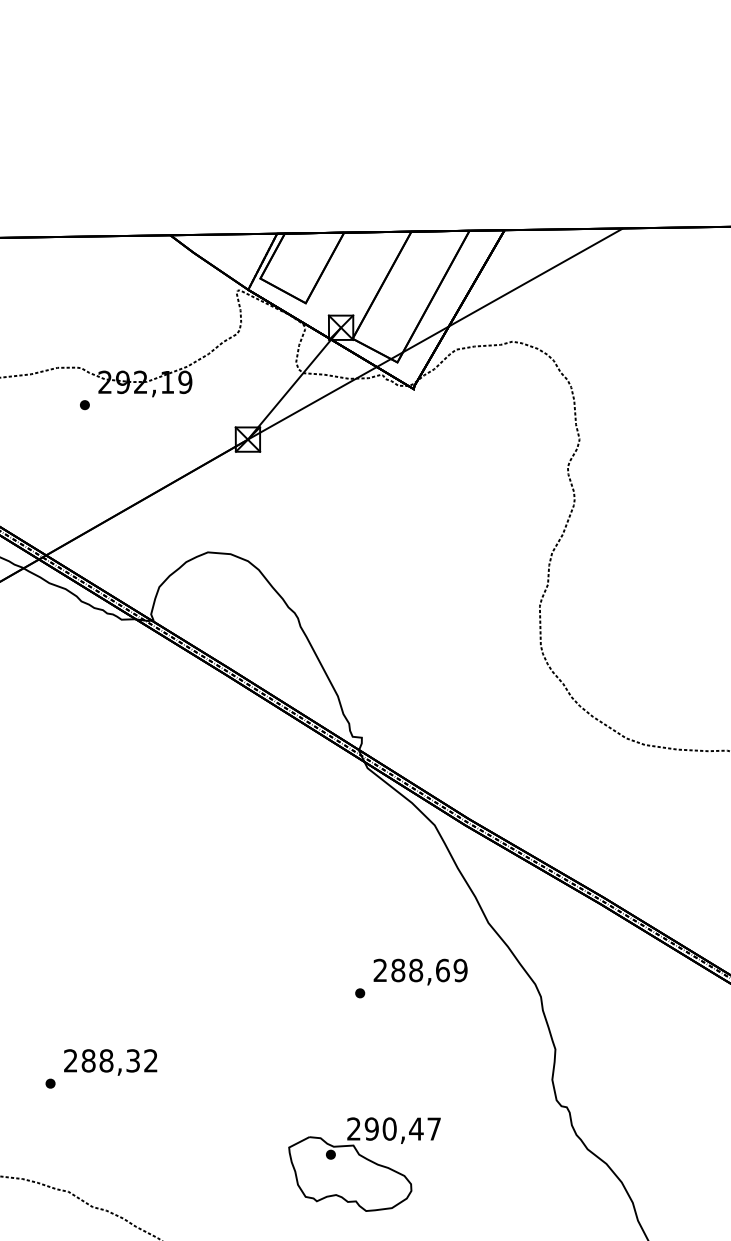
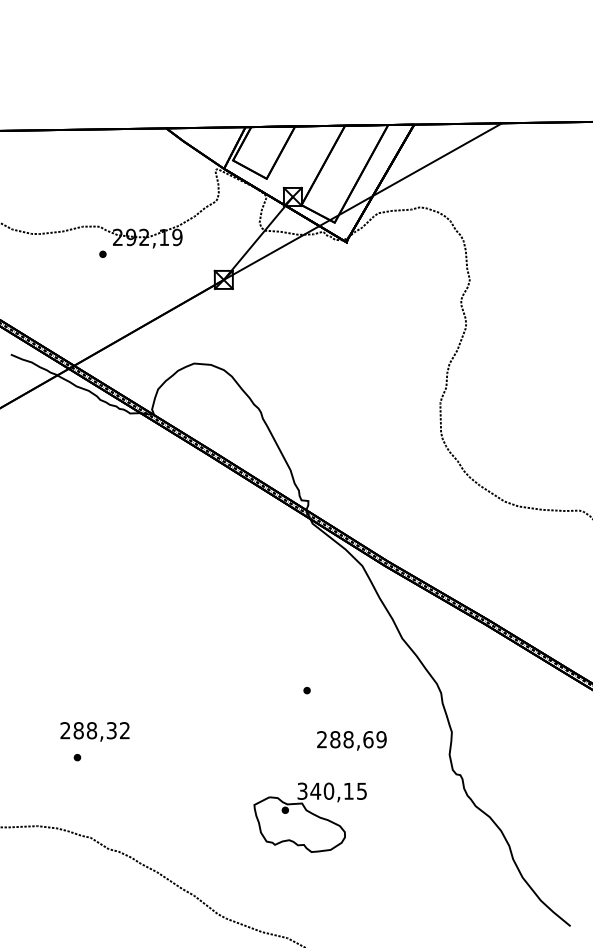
text: (420, 971) -> (351, 740), moved
text: (109, 1061) -> (94, 731), moved
text: (393, 1128) -> (331, 790), 290,47 -> 340,15

